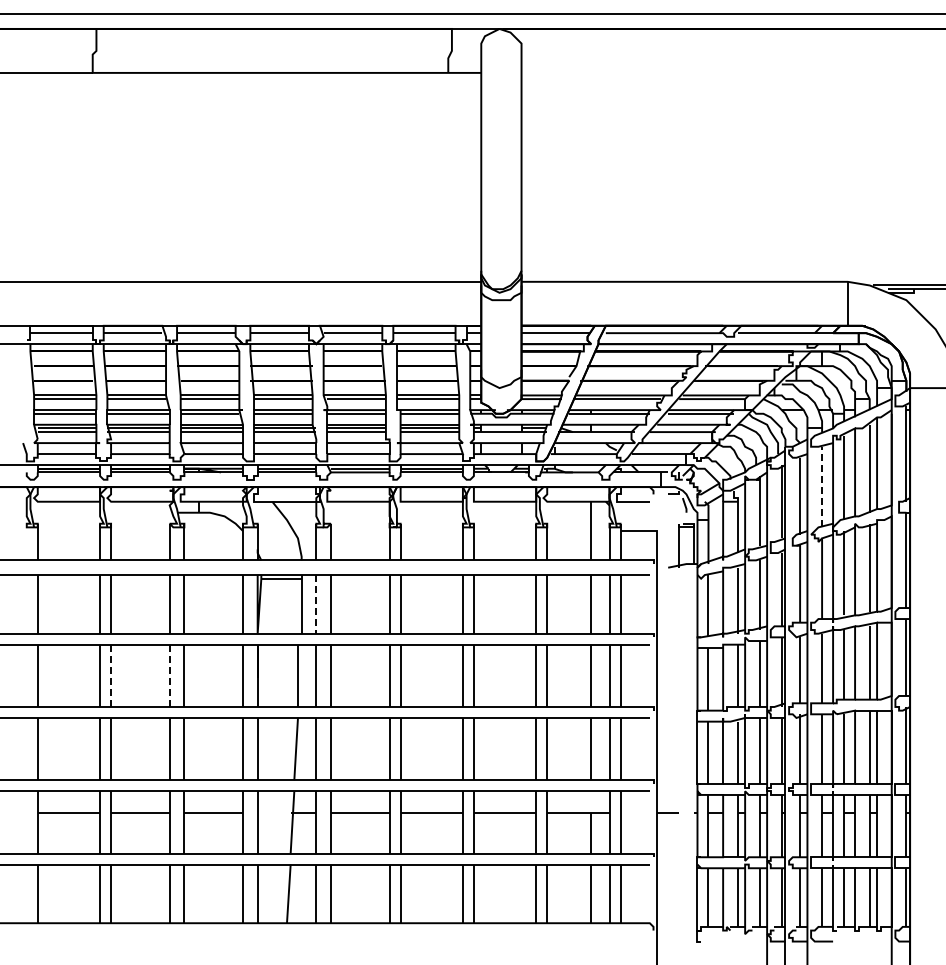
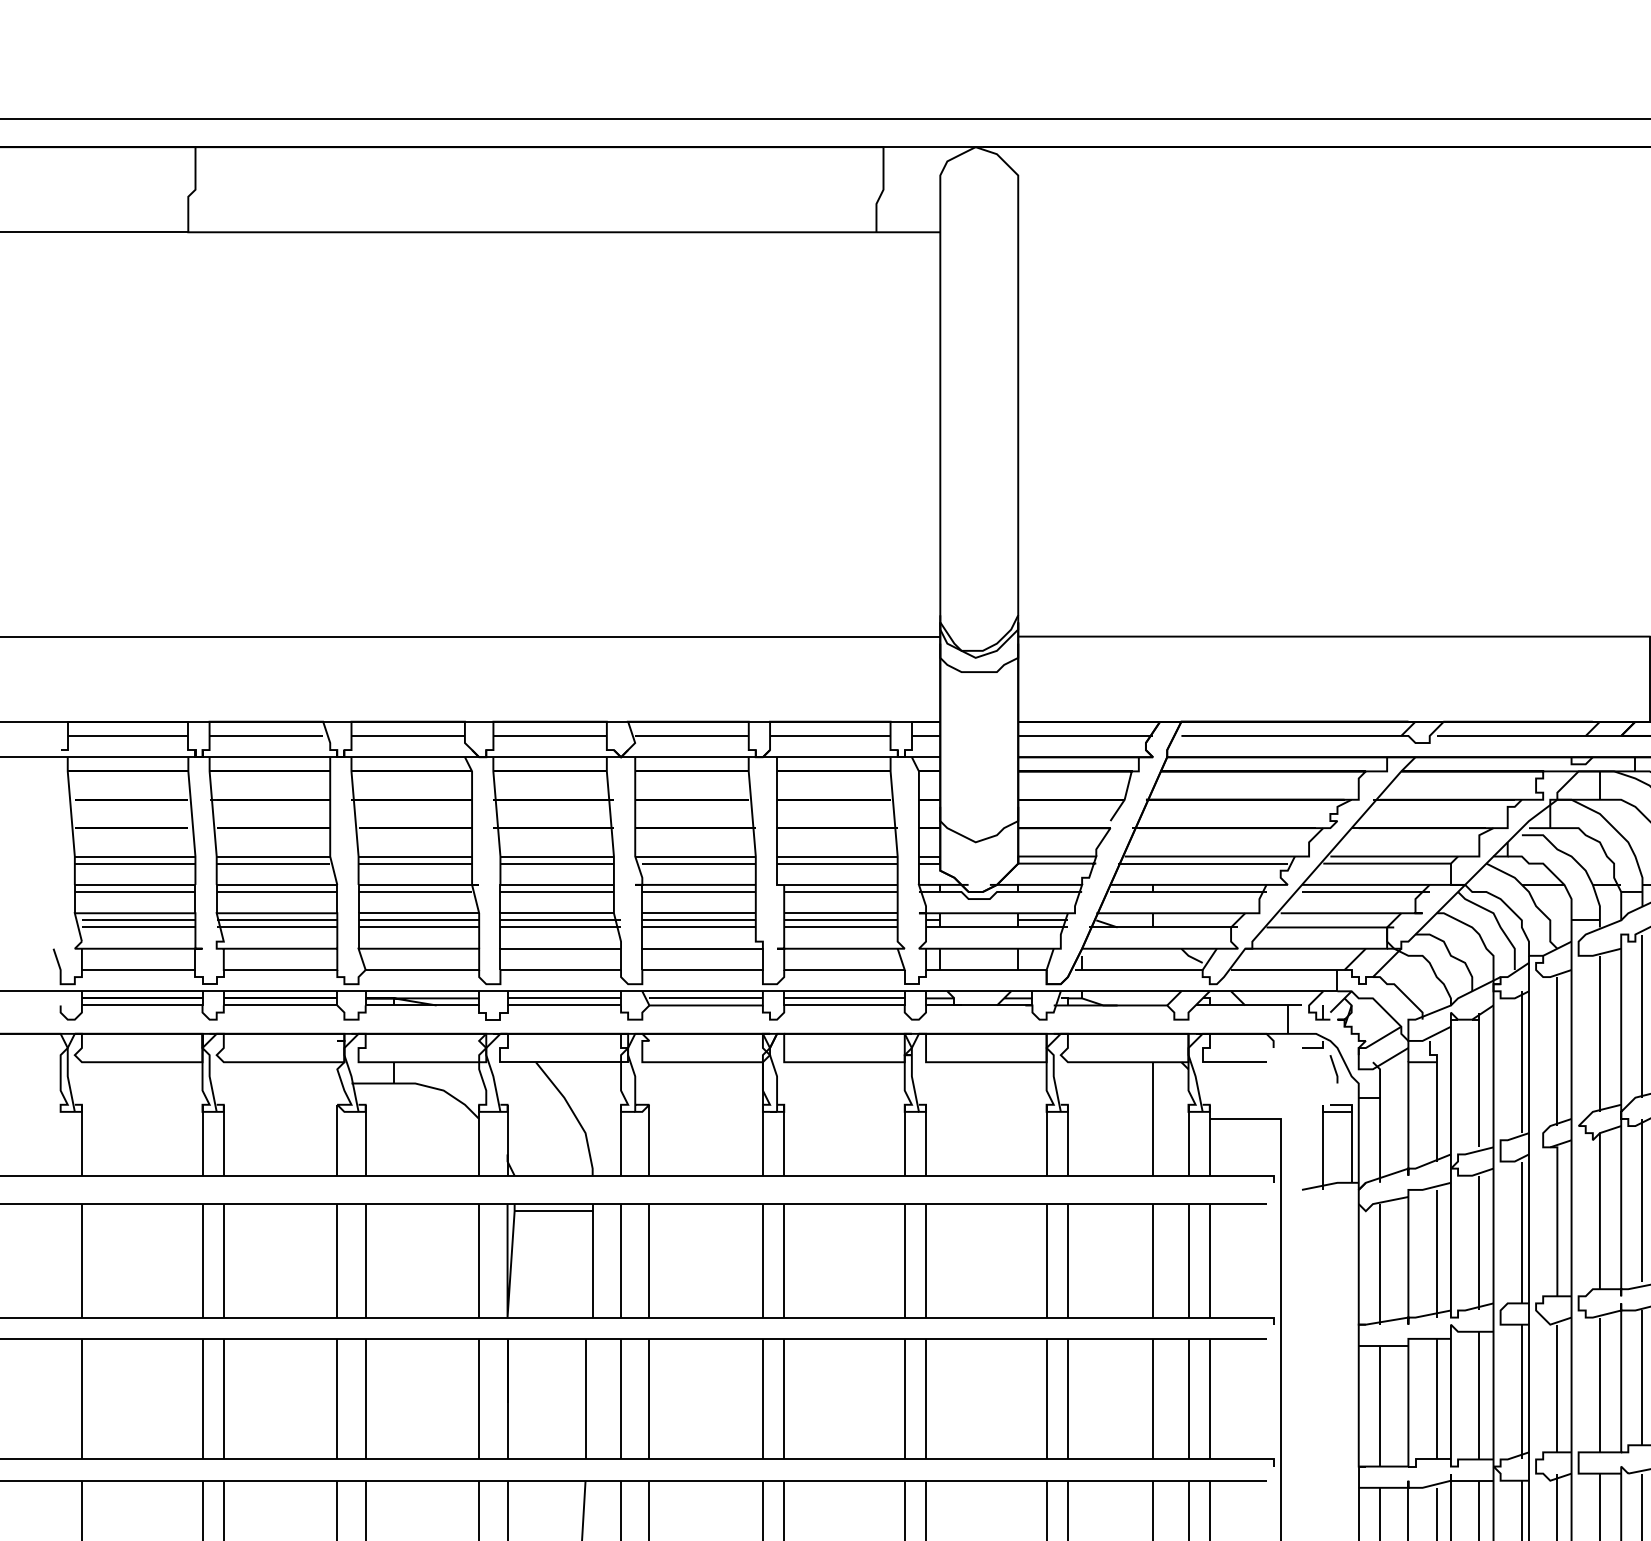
line: (822, 486) -> (1600, 1032), dashed -> solid
line: (316, 604) -> (621, 1261), dashed -> solid
line: (111, 675) -> (224, 1398), dashed -> solid
line: (169, 676) -> (336, 1400), dashed -> solid

